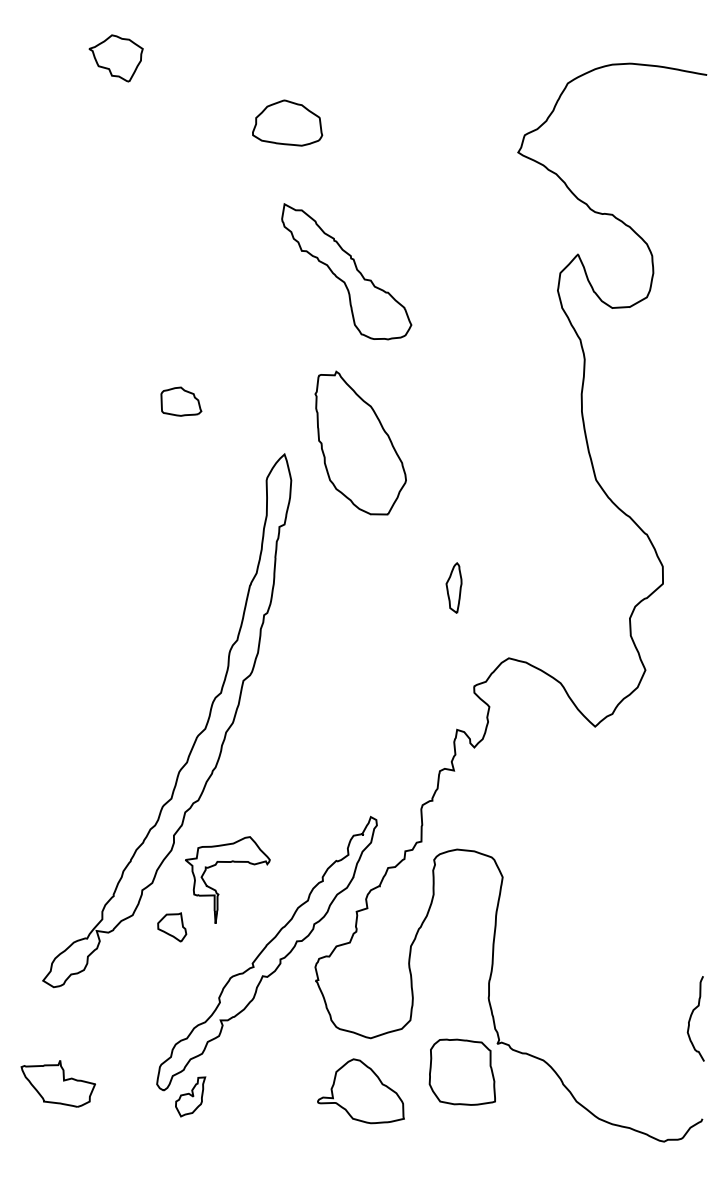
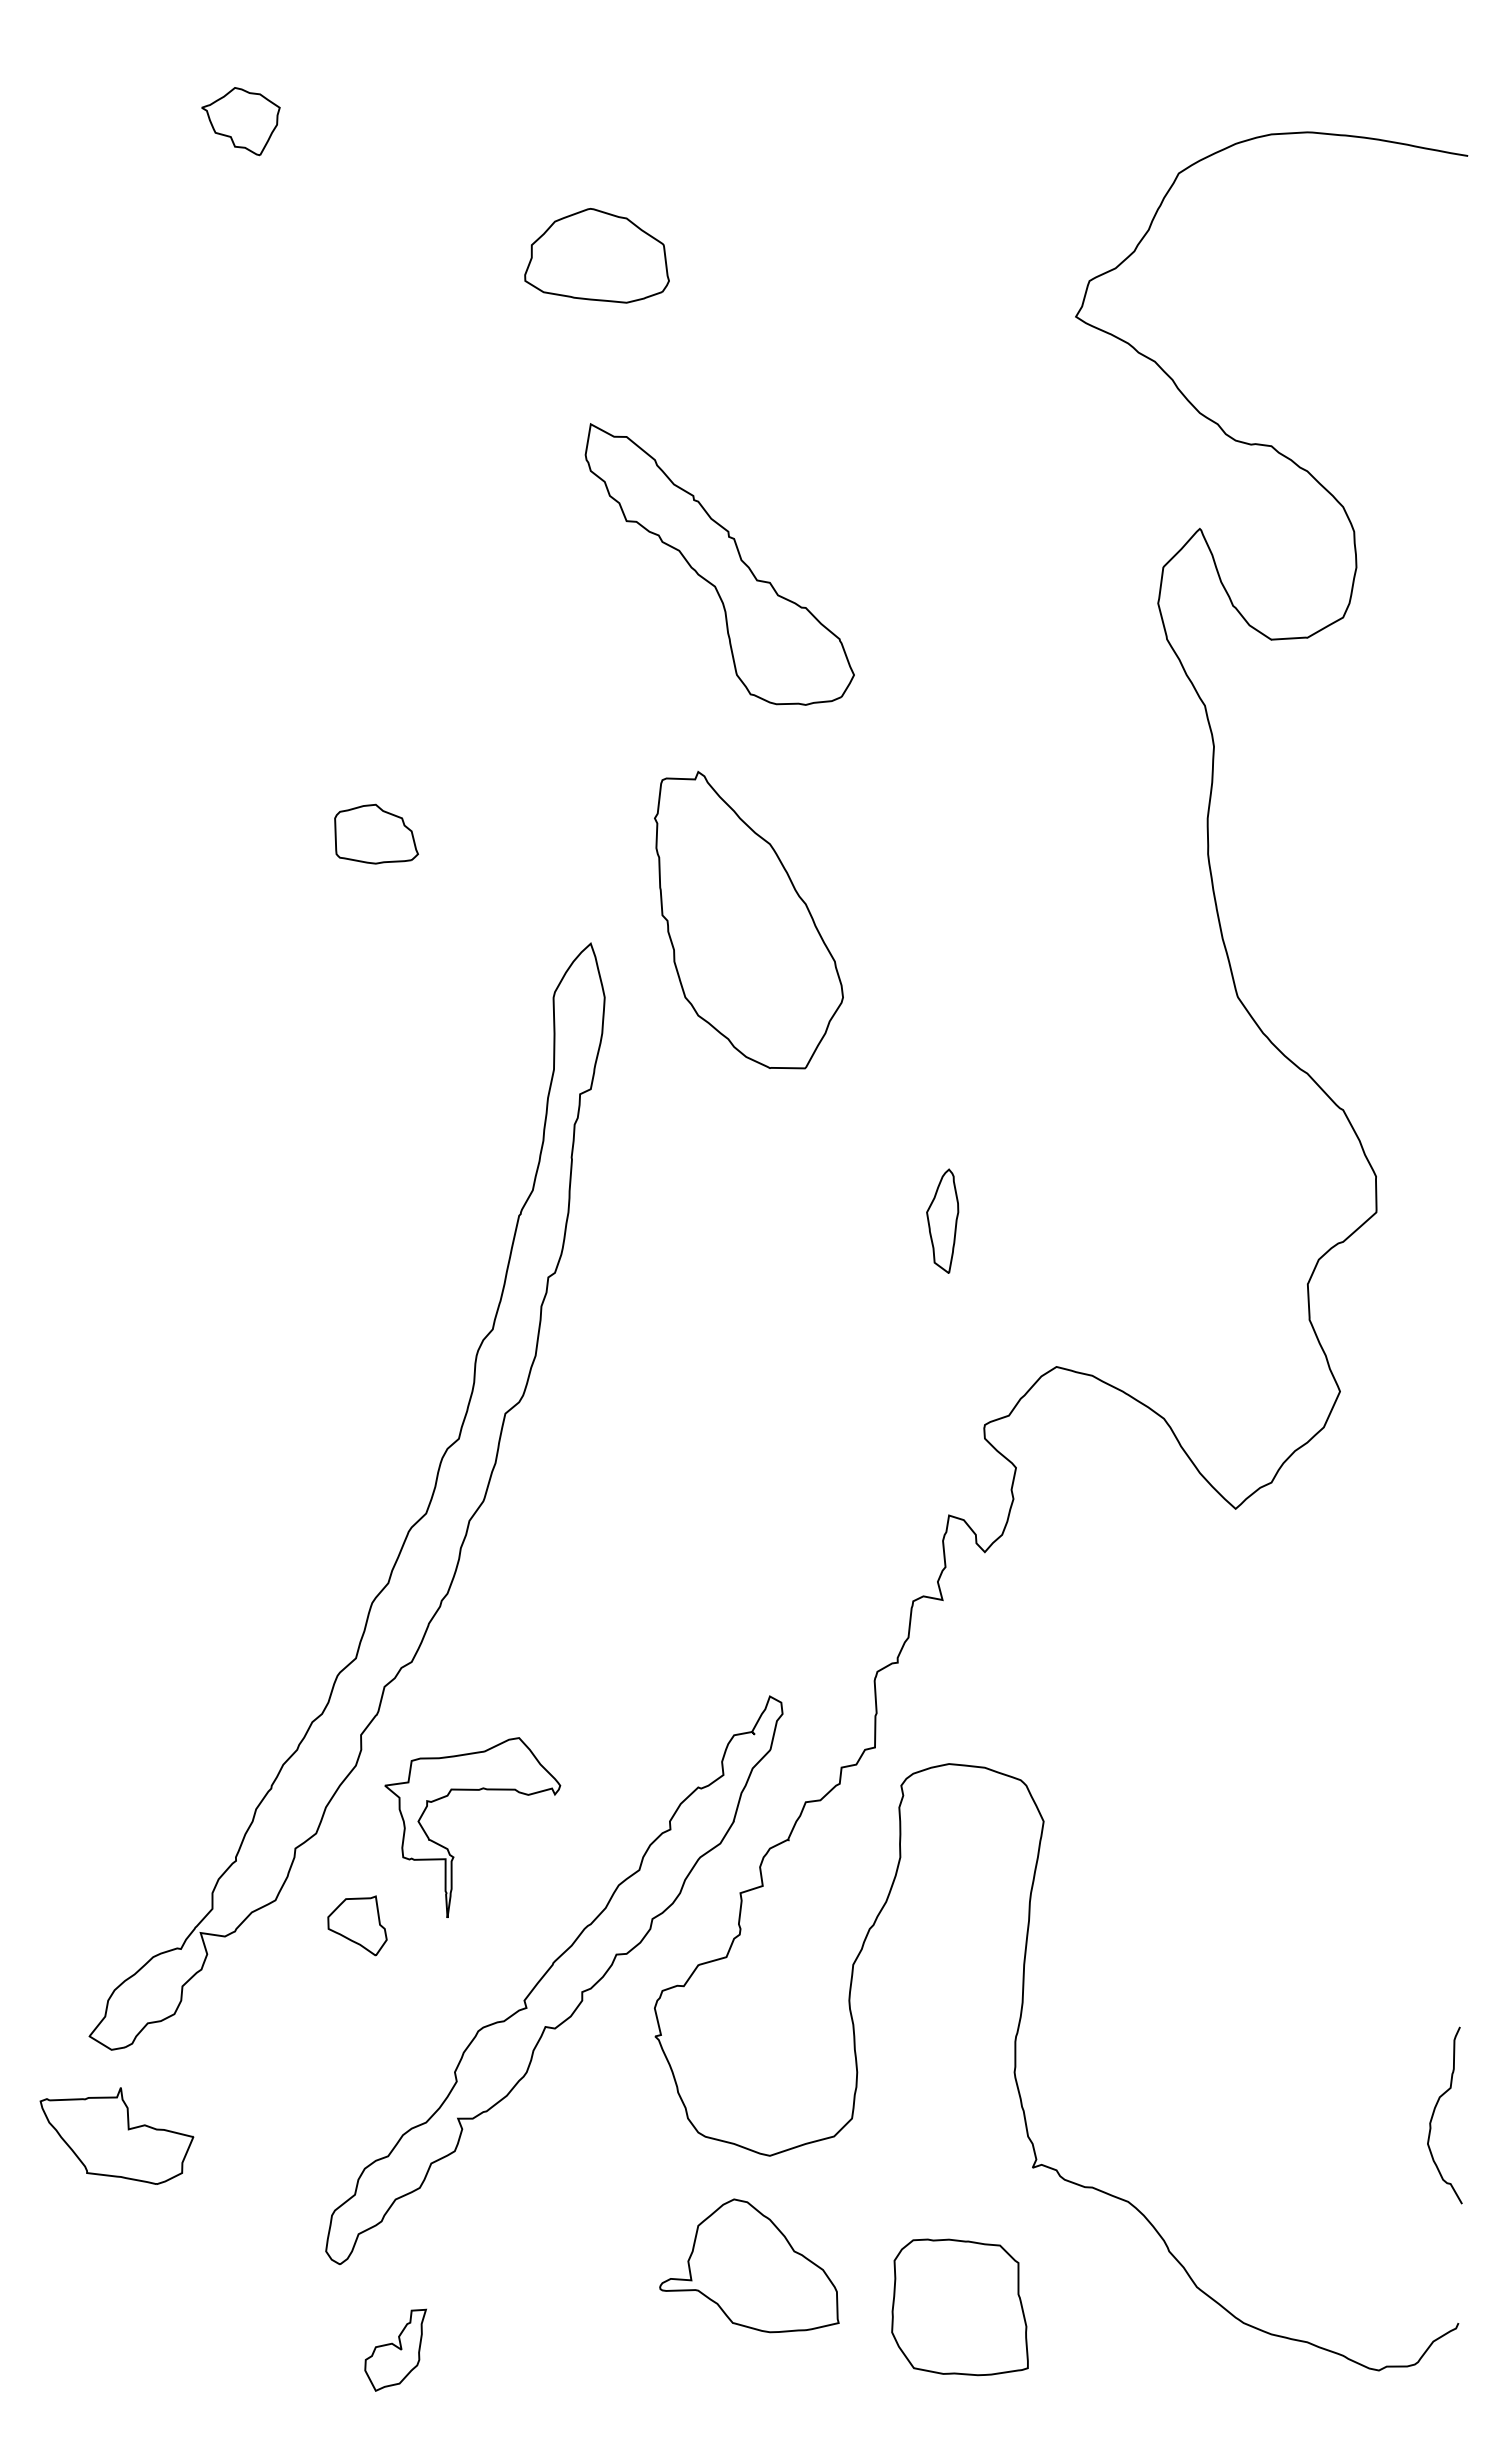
part: (115, 58) -> (239, 121), size x0.7
part: (461, 1071) -> (958, 2305), moved
part: (57, 1083) -> (115, 2135), moved
part: (190, 1096) -> (395, 2349), moved

